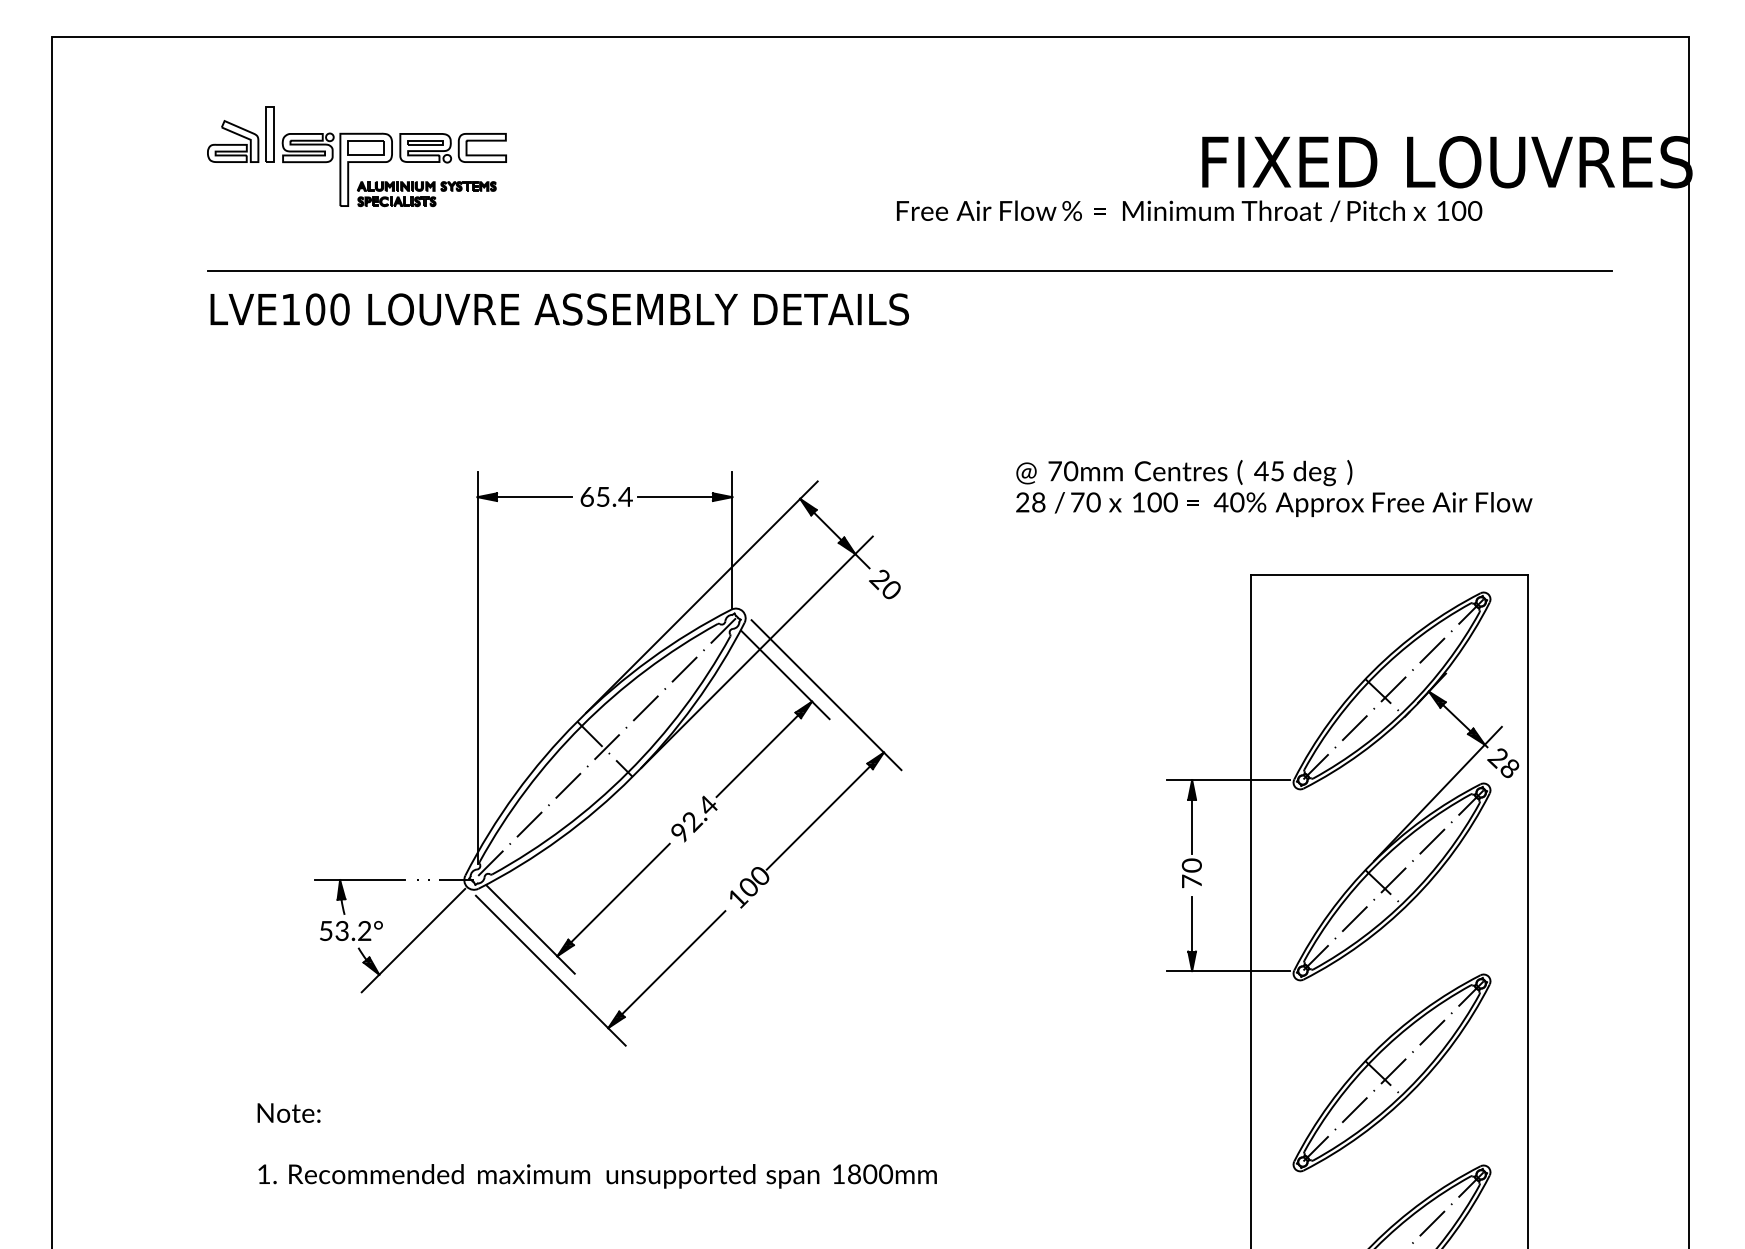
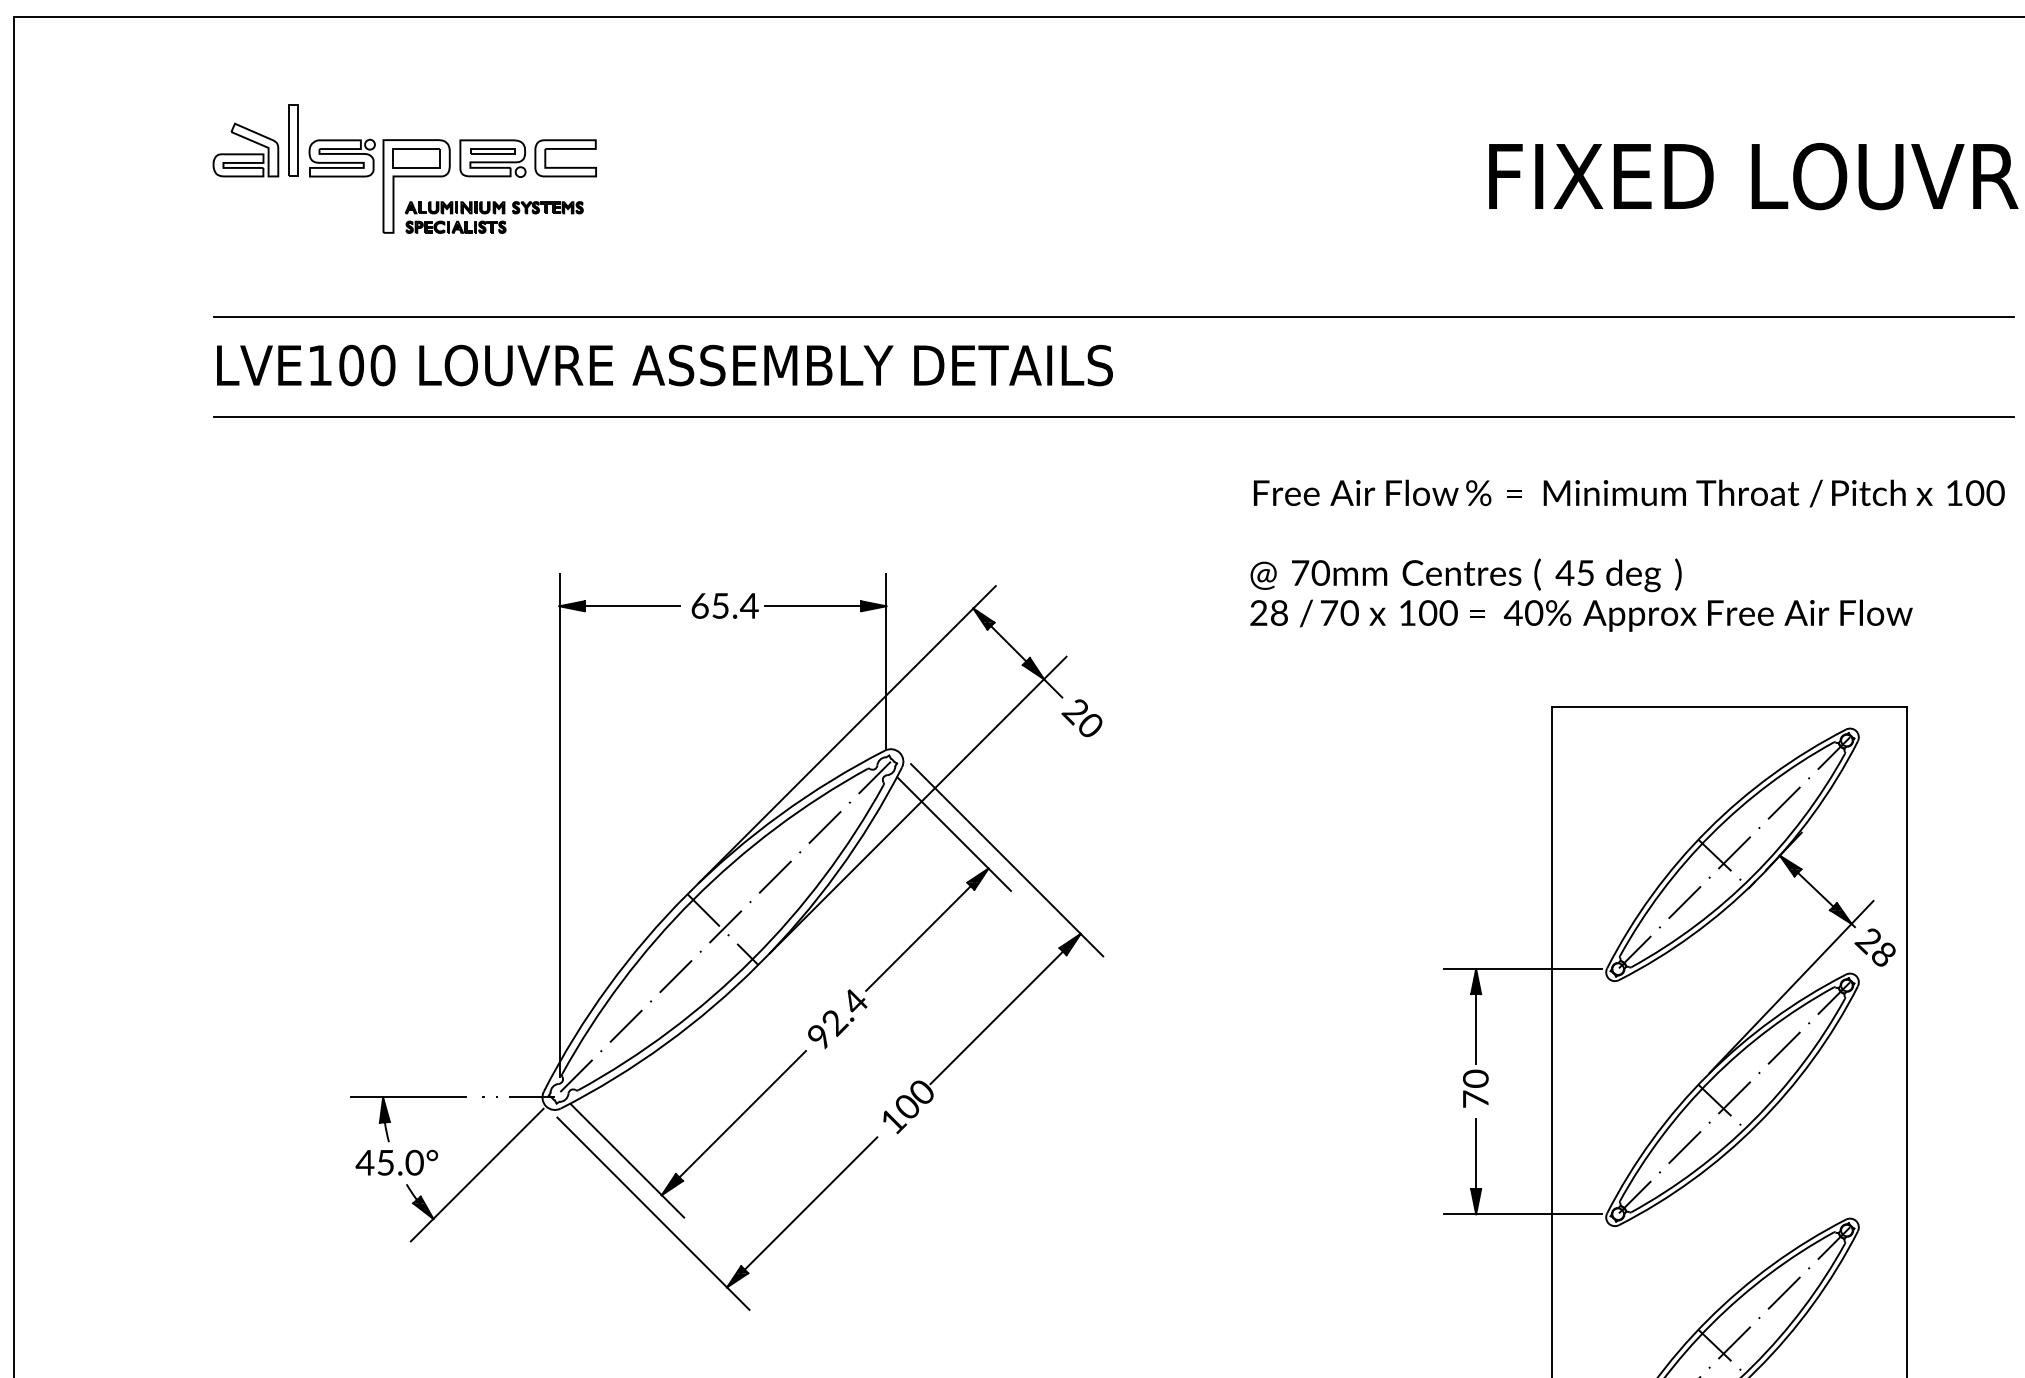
text: (1189, 211) -> (1629, 493), moved
line: (909, 349) -> (1113, 416), added
text: (344, 930) -> (388, 1162), 53.2° -> 45.0°

